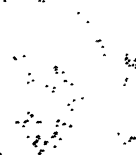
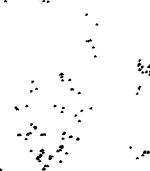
part: (100, 47) -> (90, 48), moved
part: (18, 57) -> (20, 107), moved
part: (50, 88) -> (59, 108), moved

